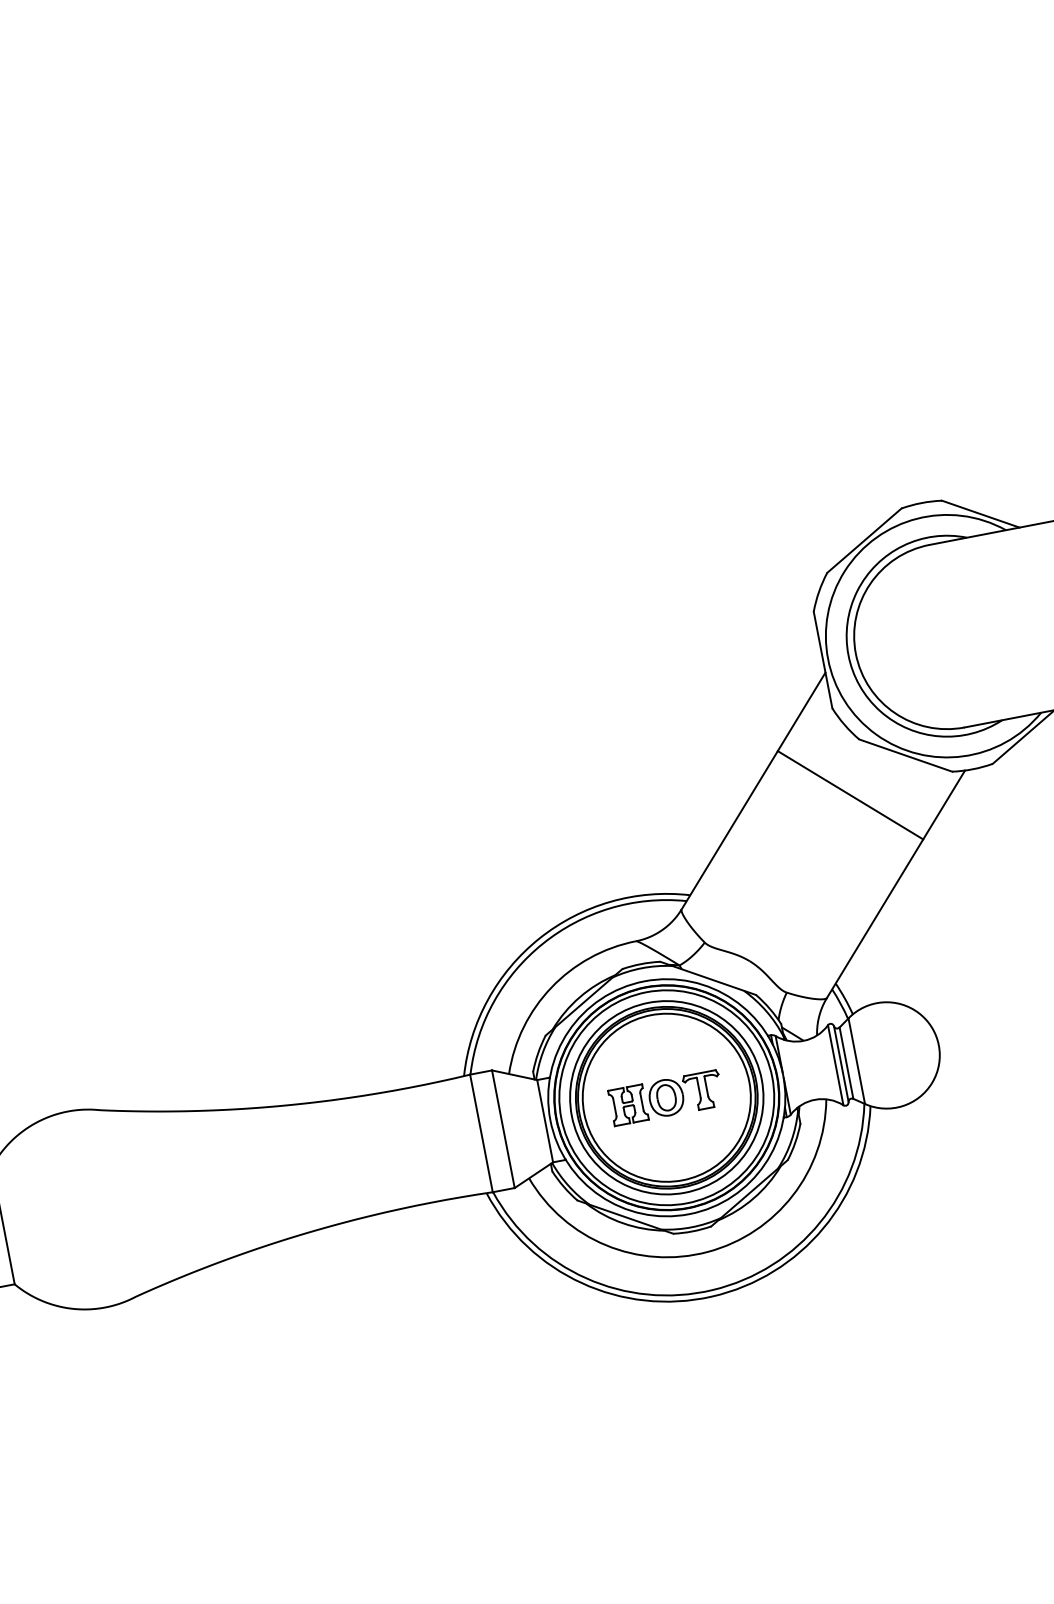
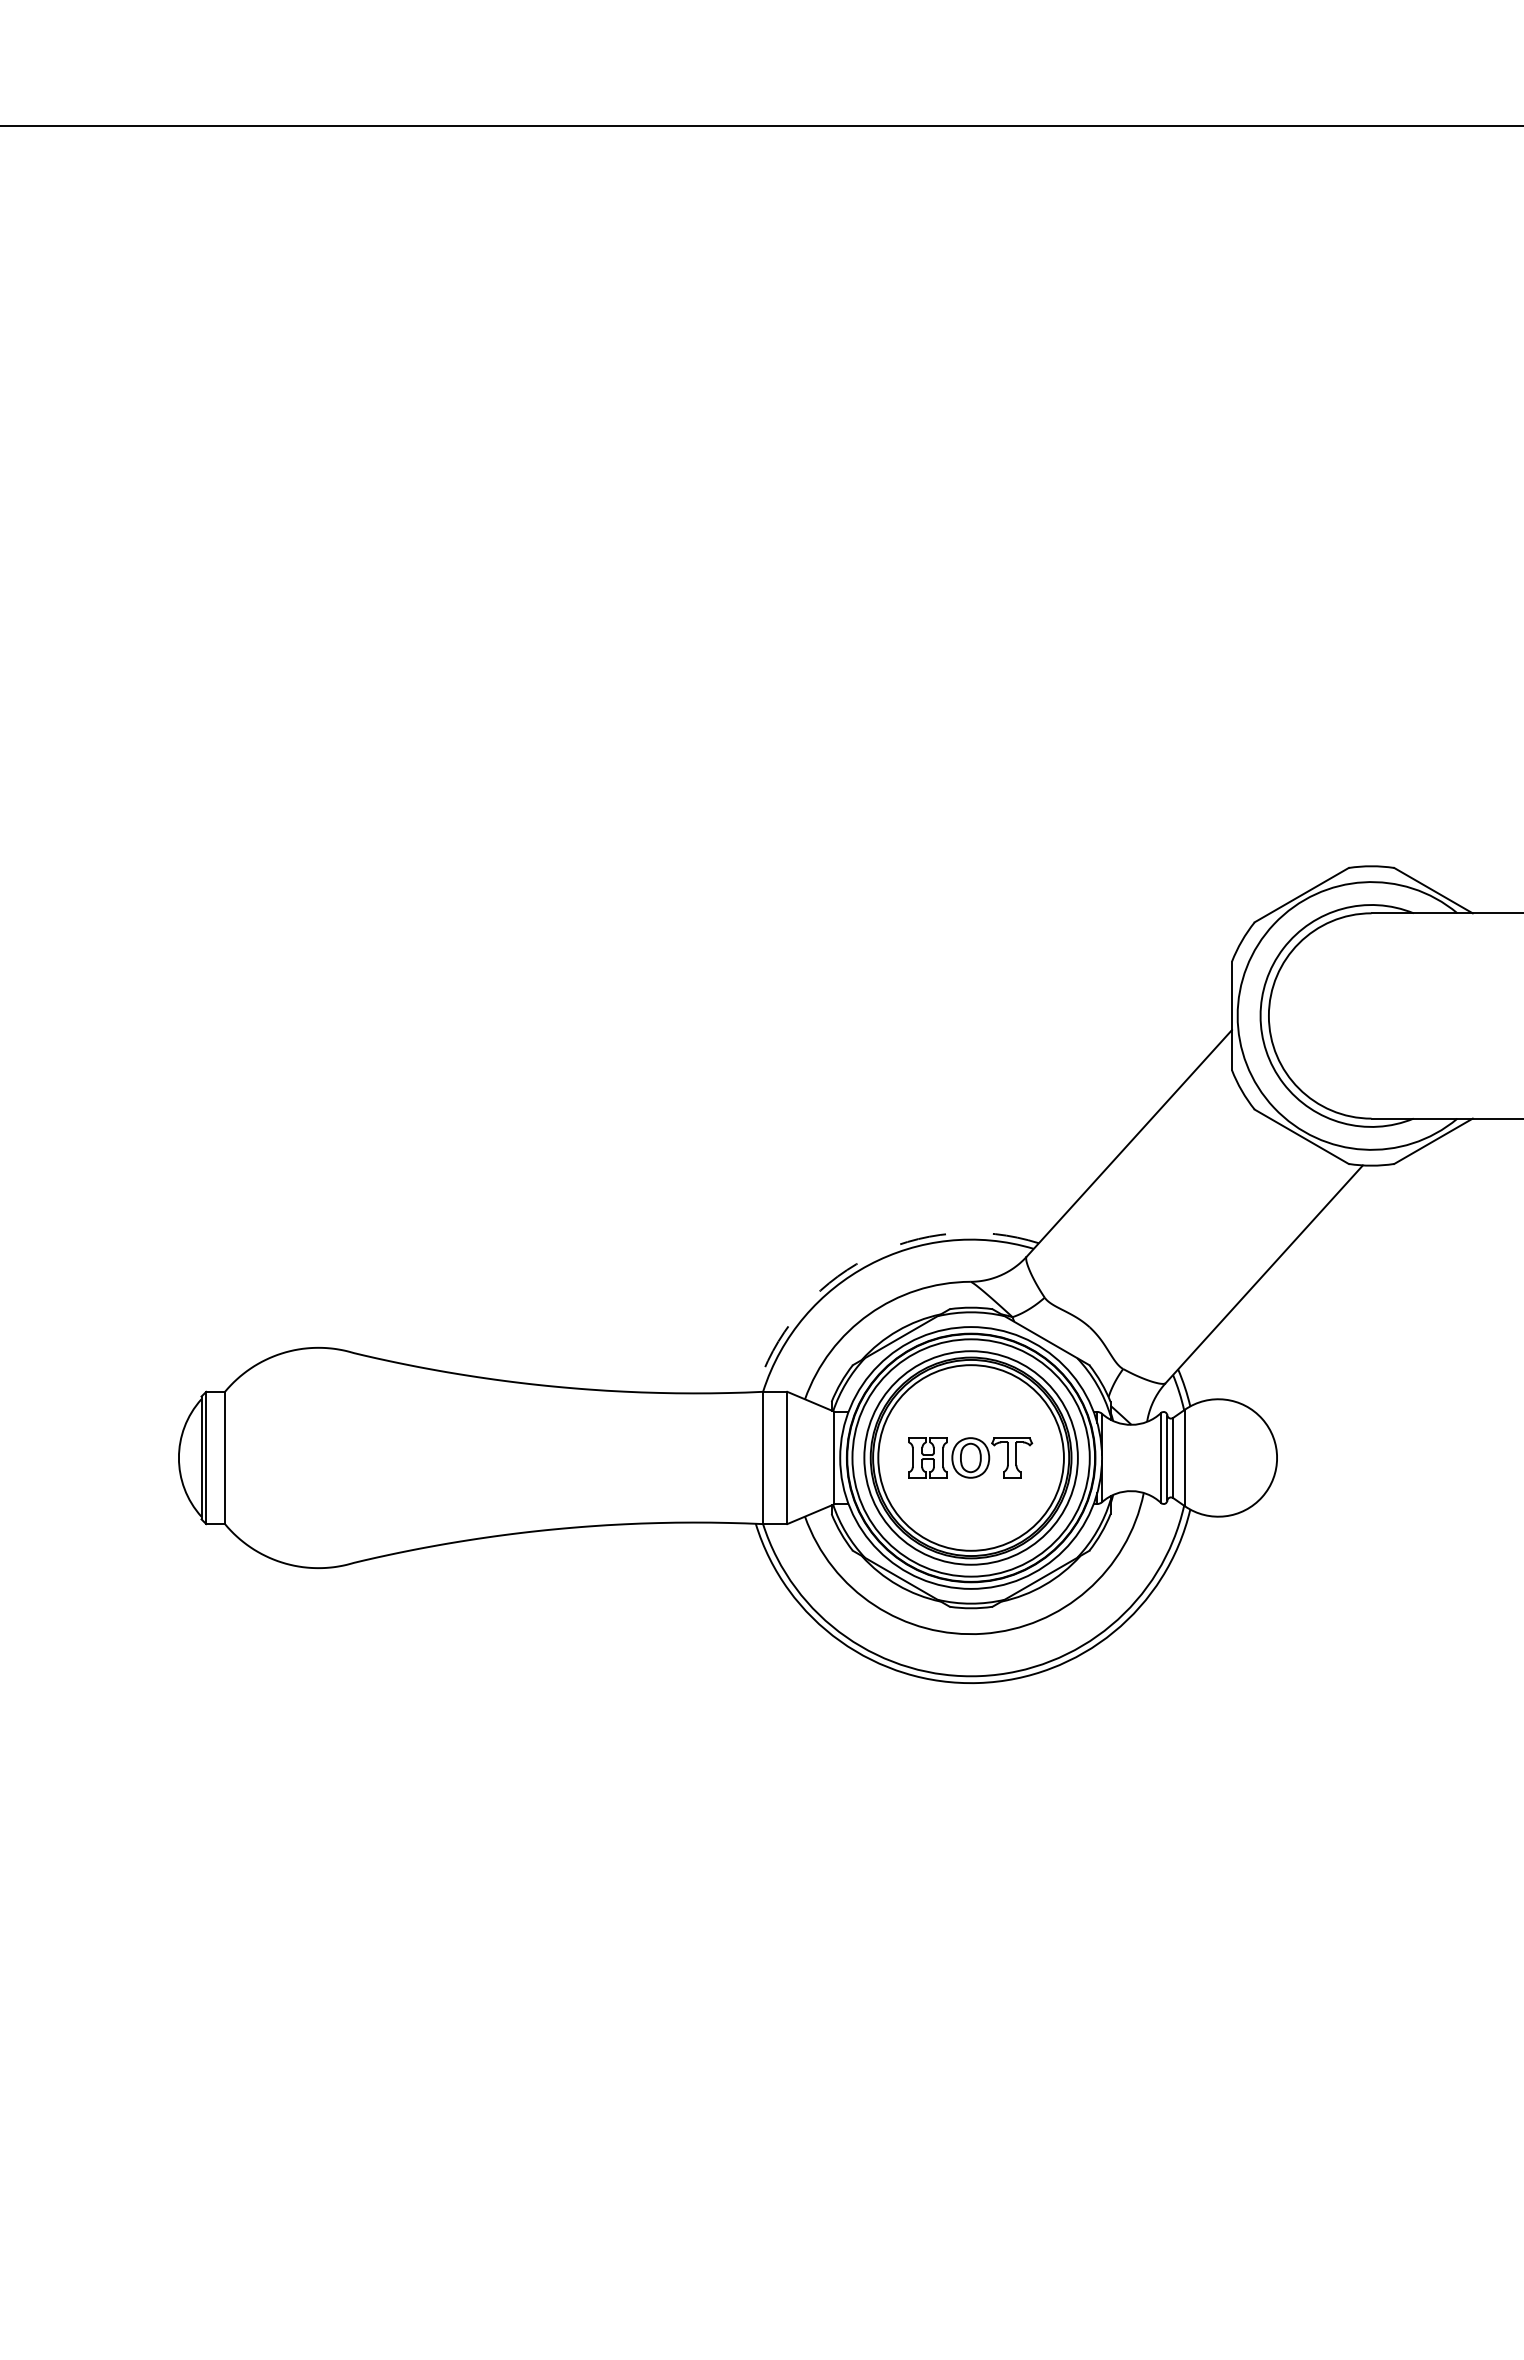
line: (850, 795) -> (1233, 1168), removed
arc: (539, 938) -> (866, 1258), solid -> dashed

